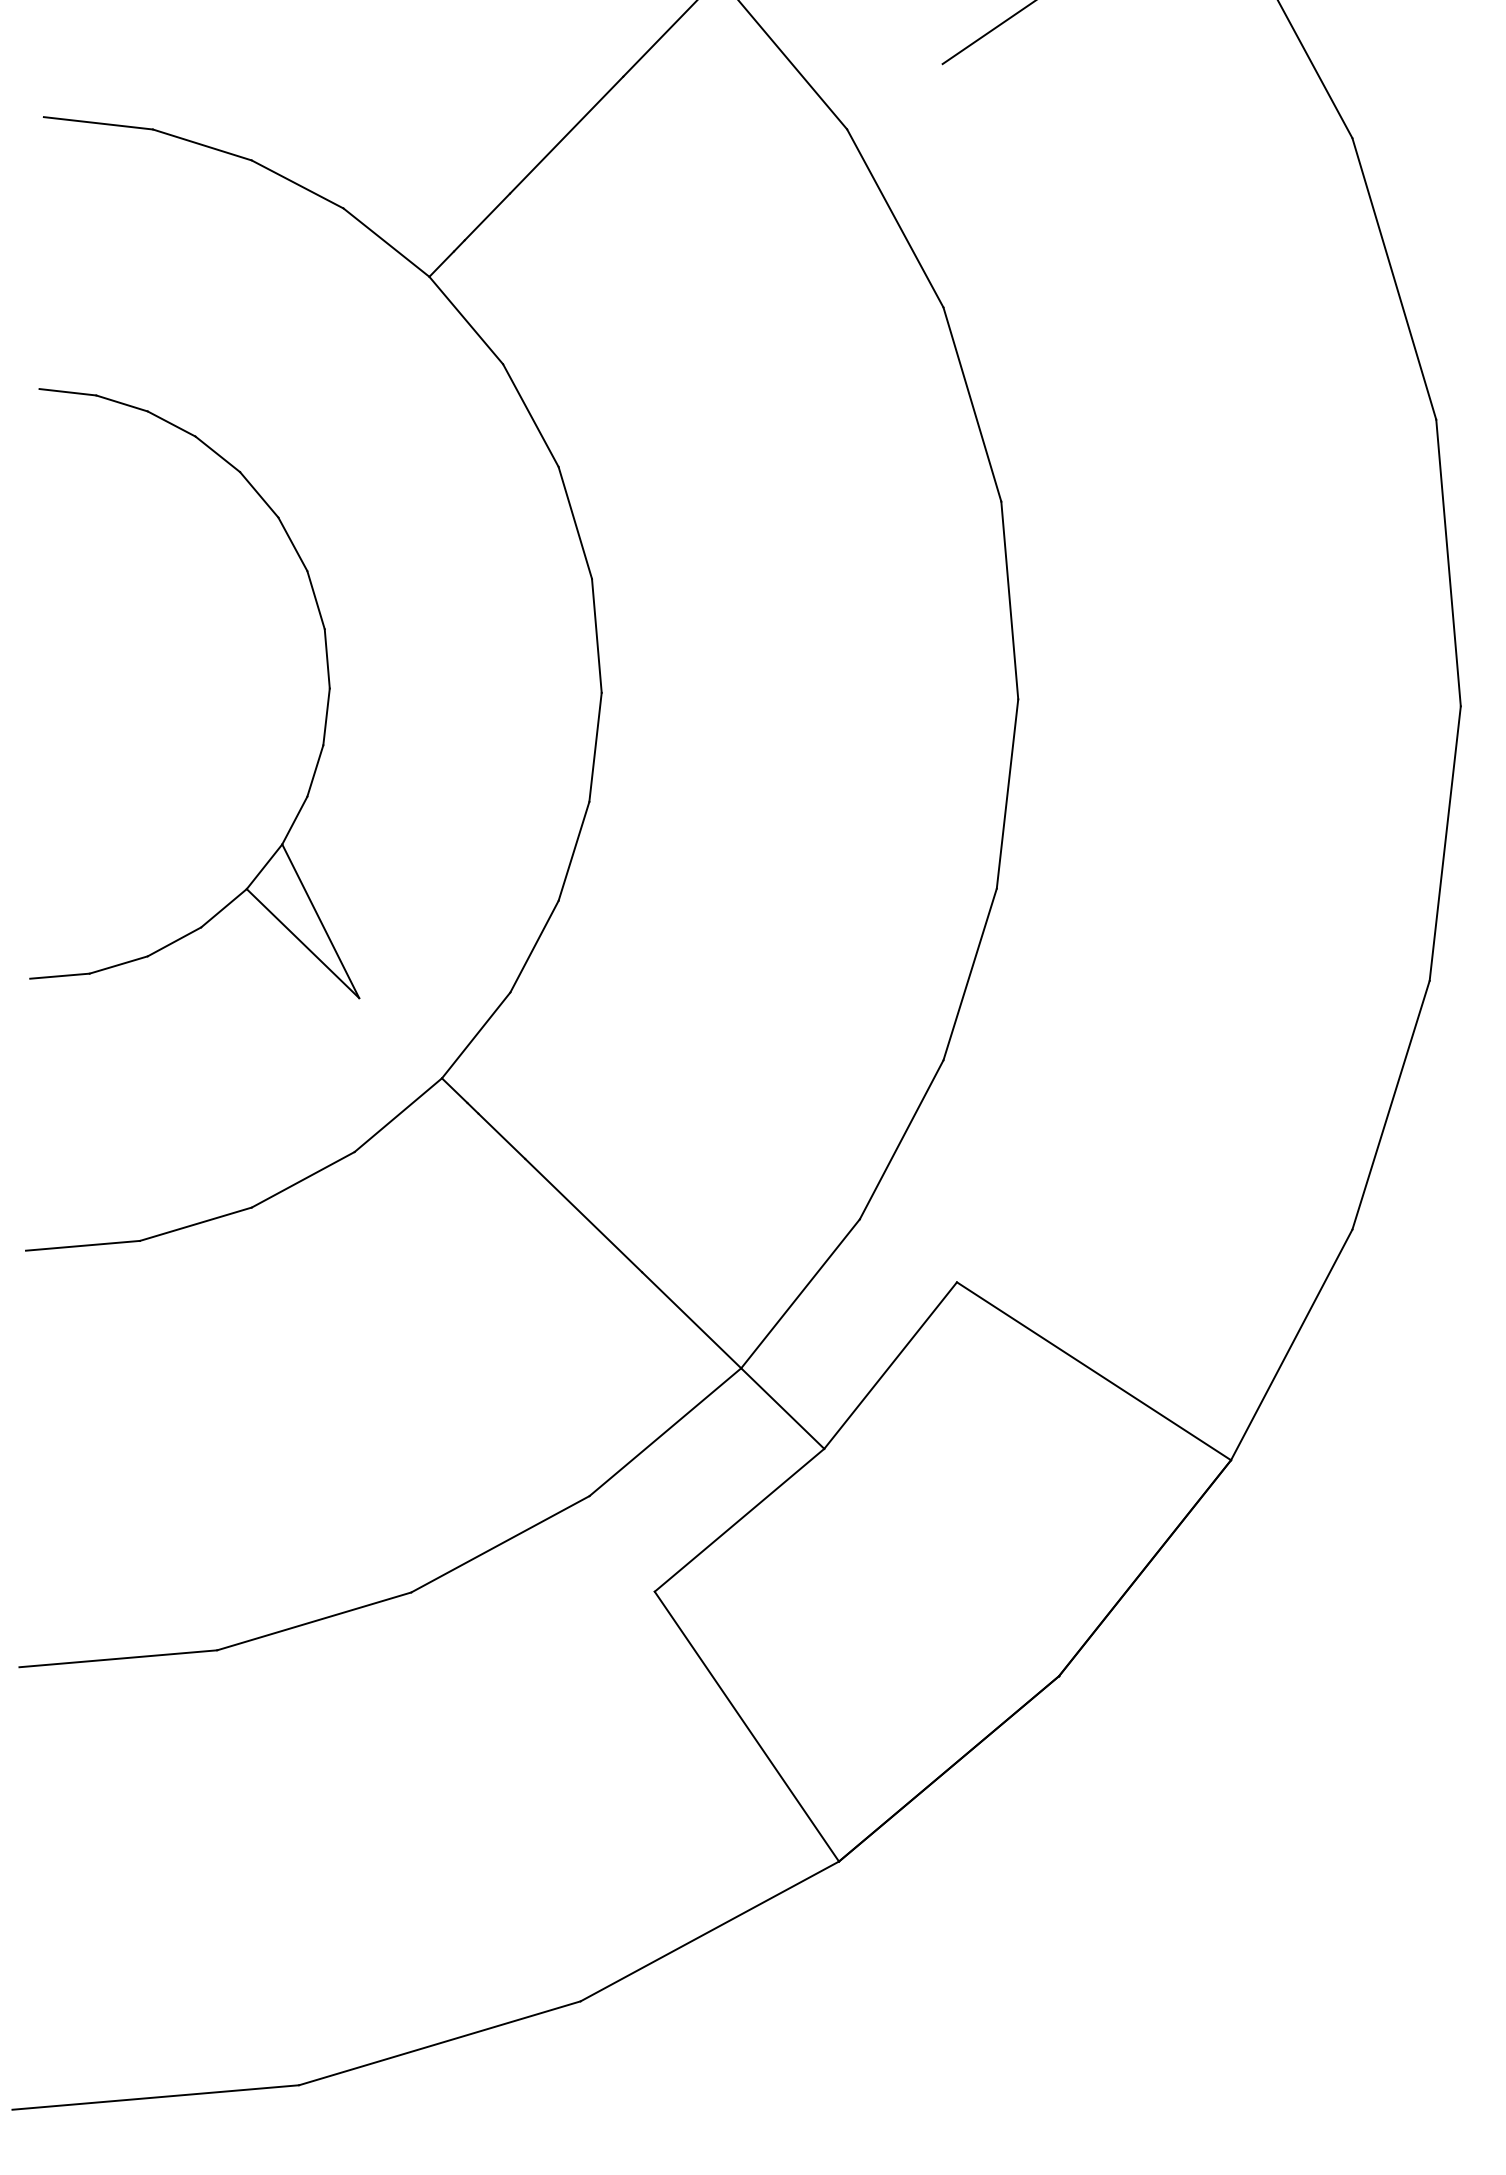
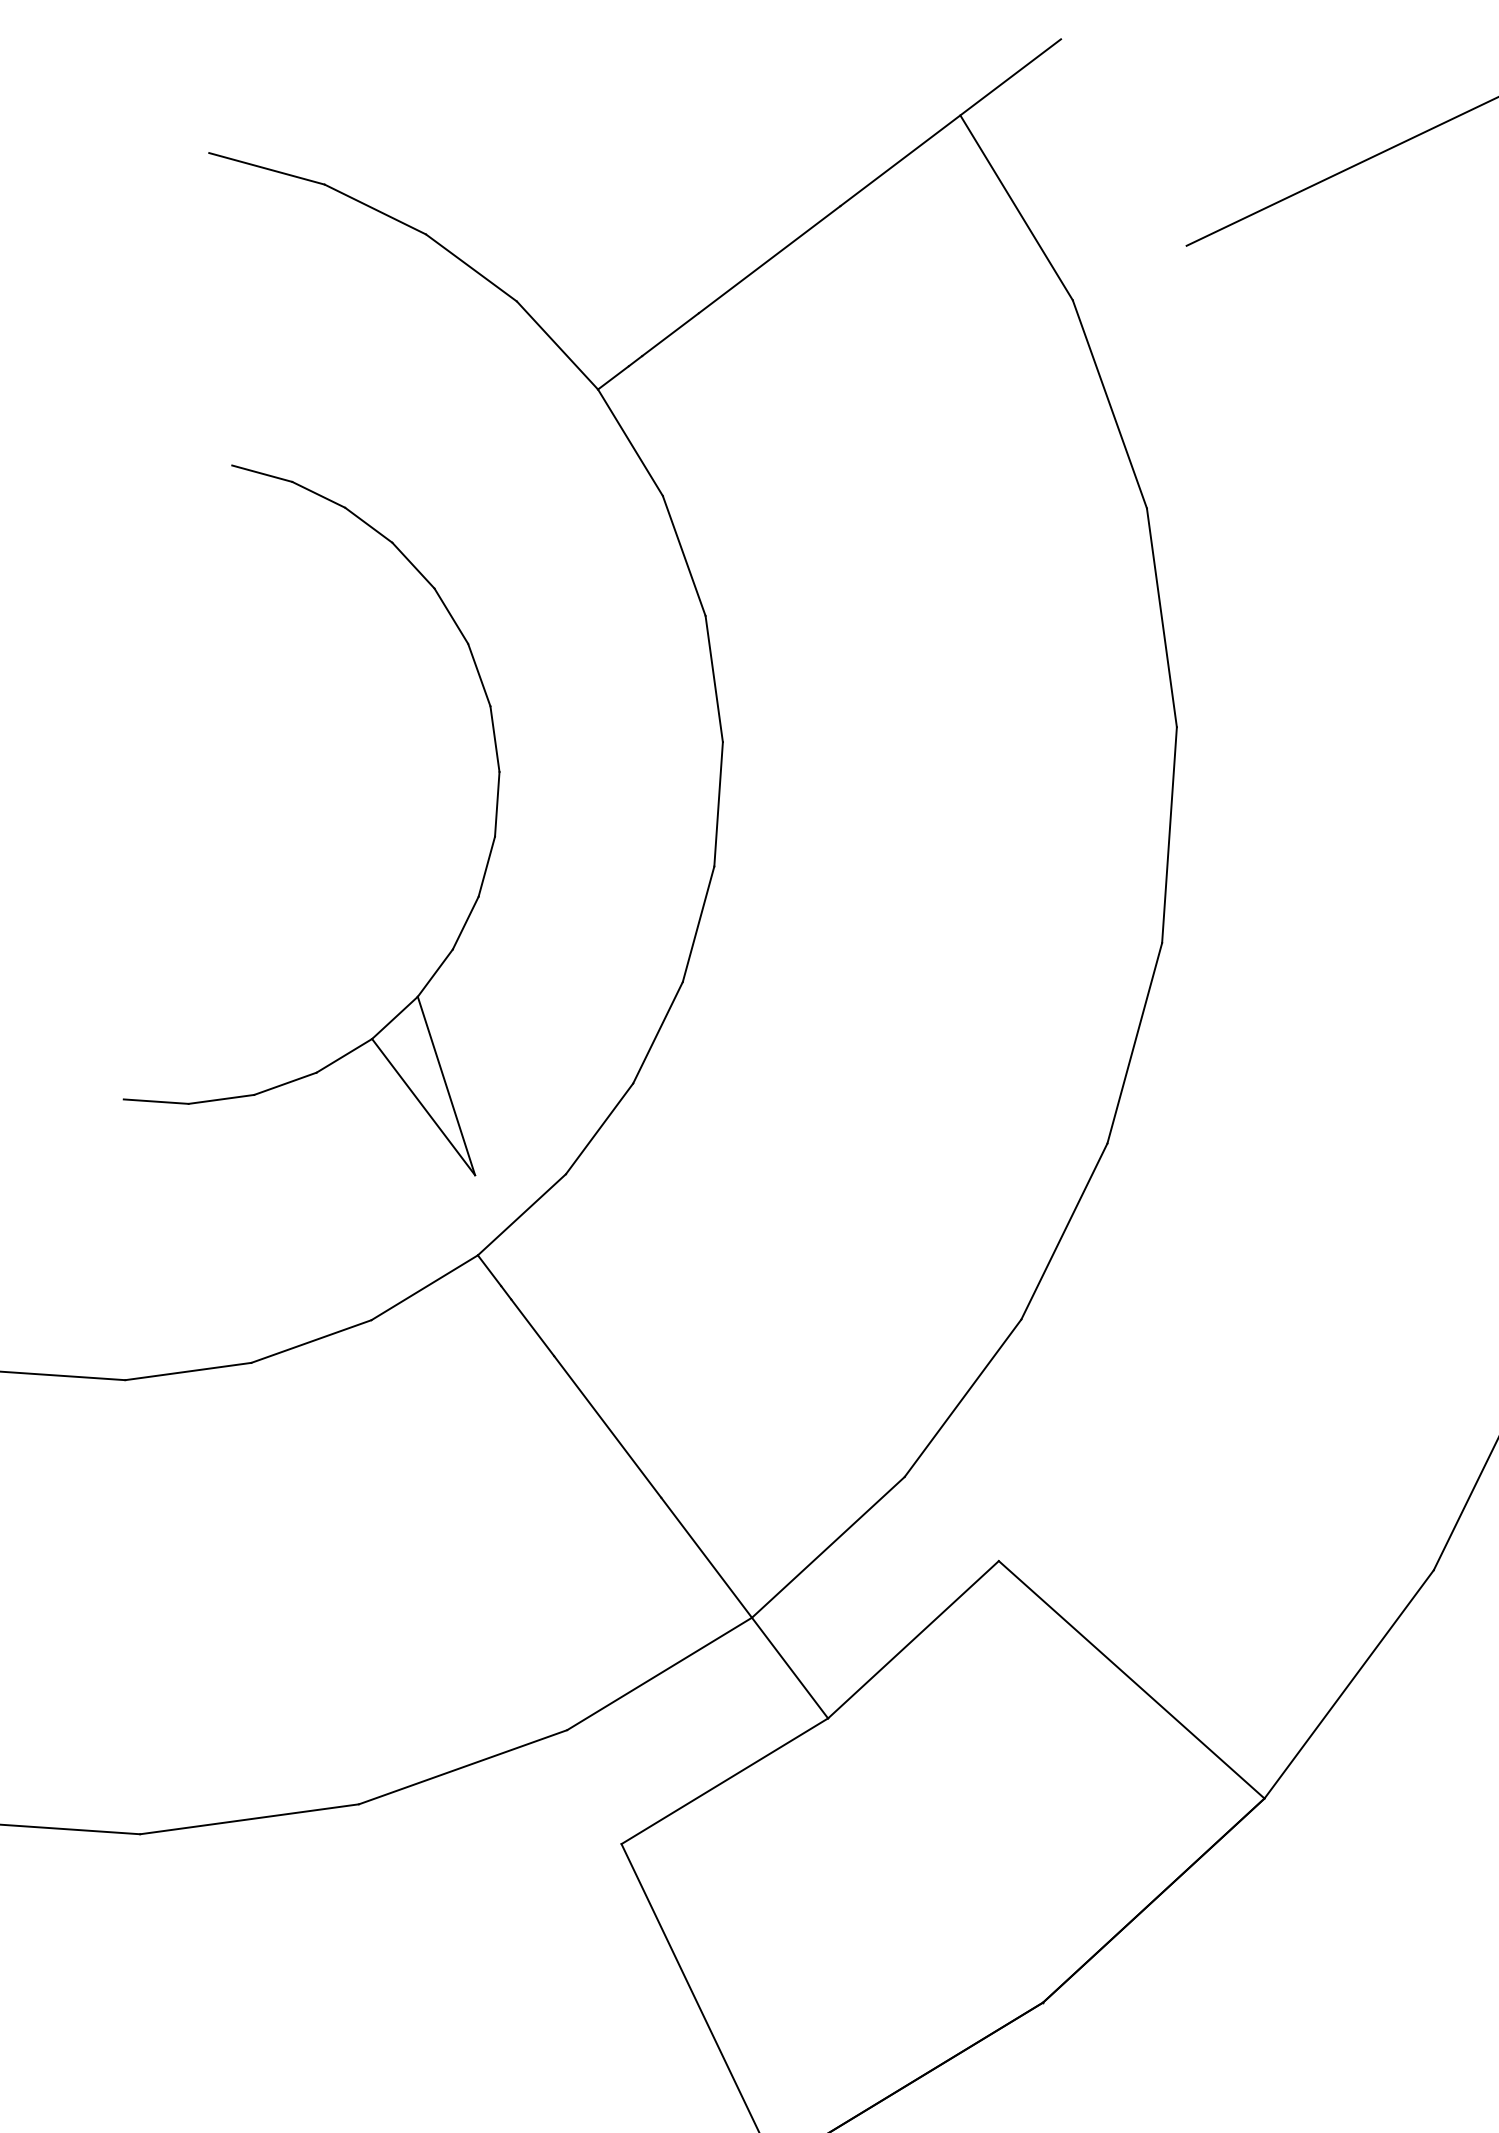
part: (326, 706) -> (488, 855), moved

